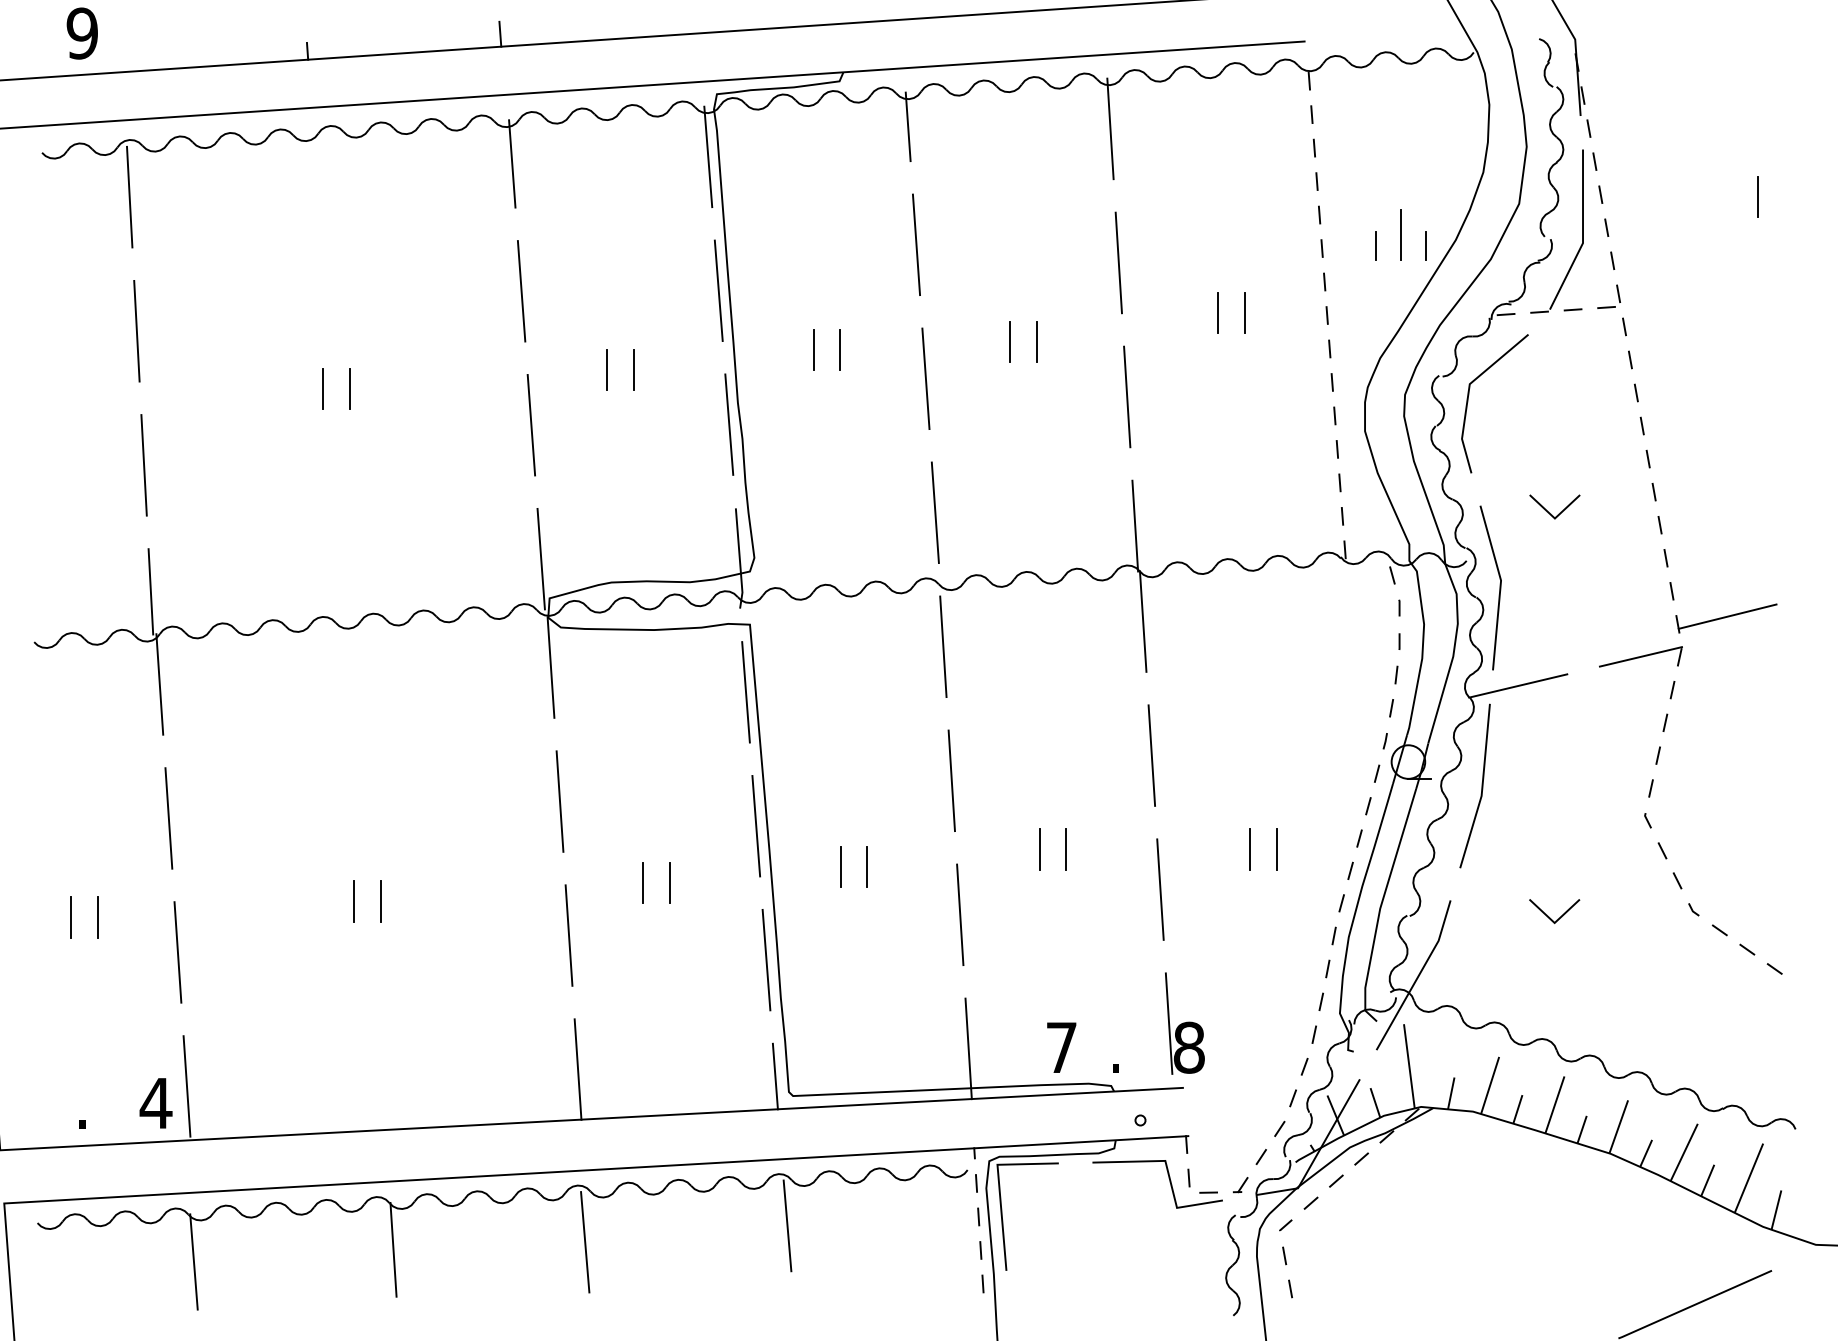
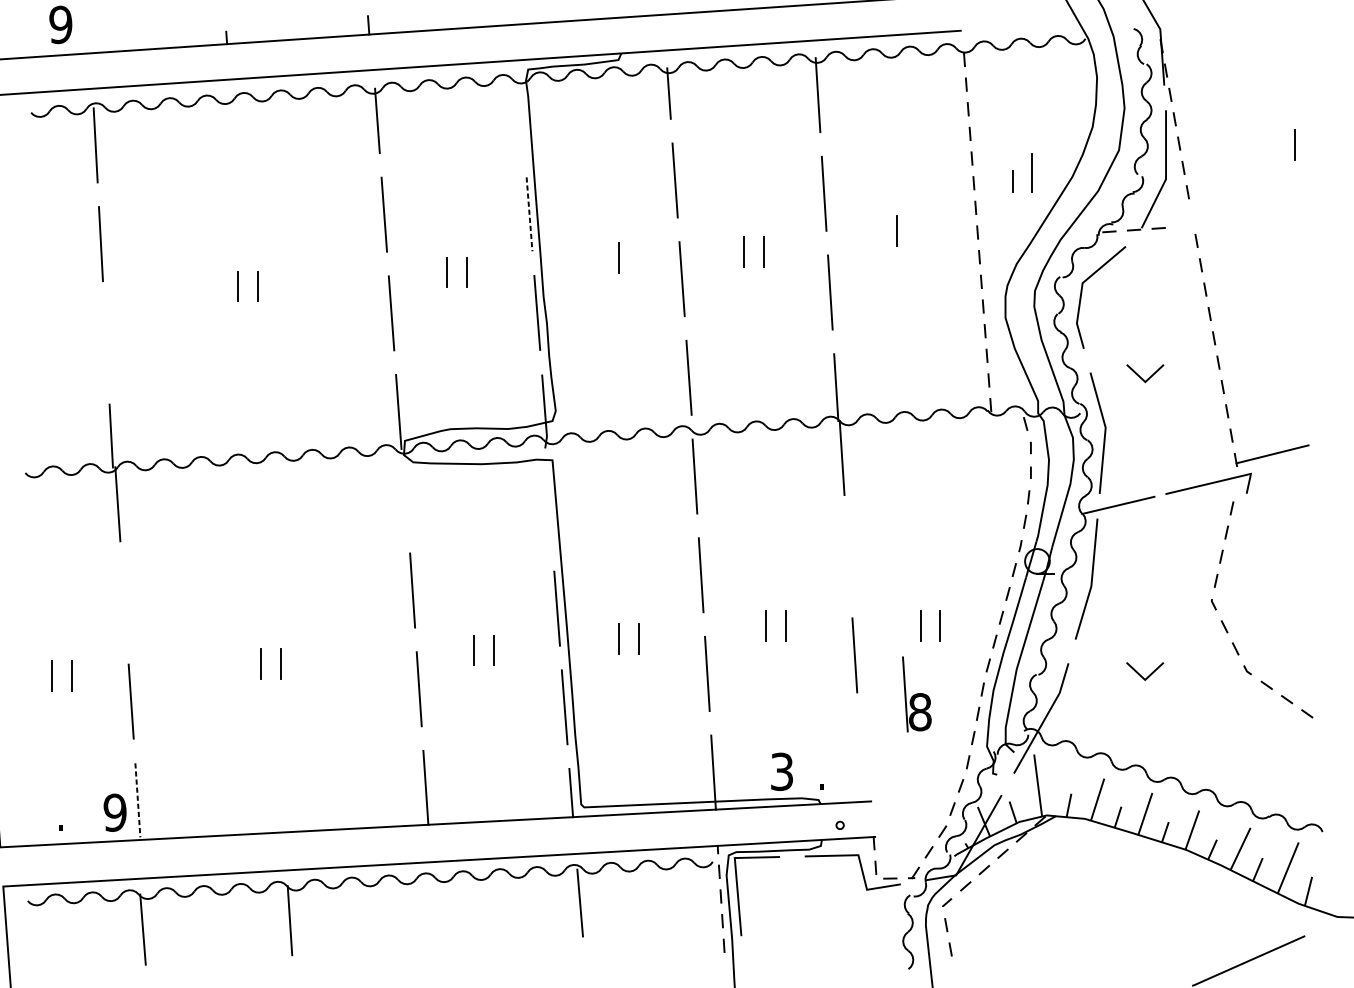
line: (708, 156) -> (521, 115), removed
line: (1426, 245) -> (1050, 180), removed
line: (718, 291) -> (529, 214), solid -> dashed
part: (1617, 294) -> (1191, 217), removed
line: (1244, 312) -> (916, 230), removed
line: (813, 350) -> (599, 258), removed
line: (143, 465) -> (105, 343), removed
part: (1640, 656) -> (1208, 483), size x1.4
line: (550, 667) -> (405, 491), removed
line: (745, 692) -> (549, 510), removed
line: (1151, 755) -> (848, 556), removed
line: (168, 818) -> (124, 603), removed
part: (1184, 1023) -> (916, 694), moved
text: (1061, 1047) -> (781, 771), 7 -> 3
line: (187, 1086) -> (138, 800), solid -> dashed
text: (155, 1103) -> (114, 812), 4 -> 9
line: (585, 1242) -> (431, 915), removed

